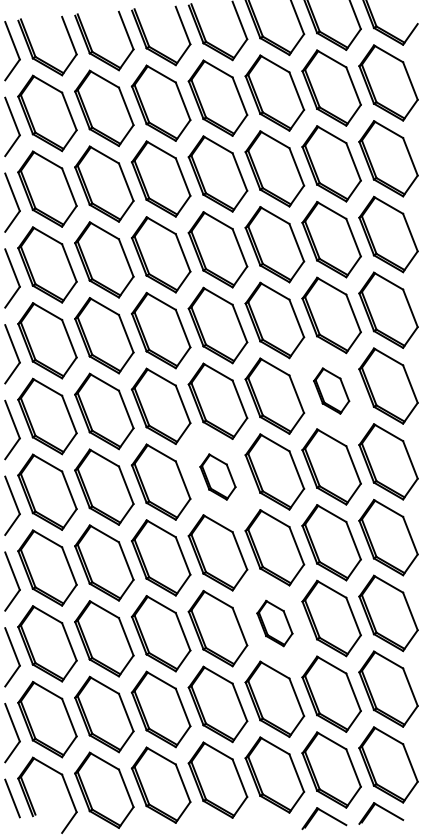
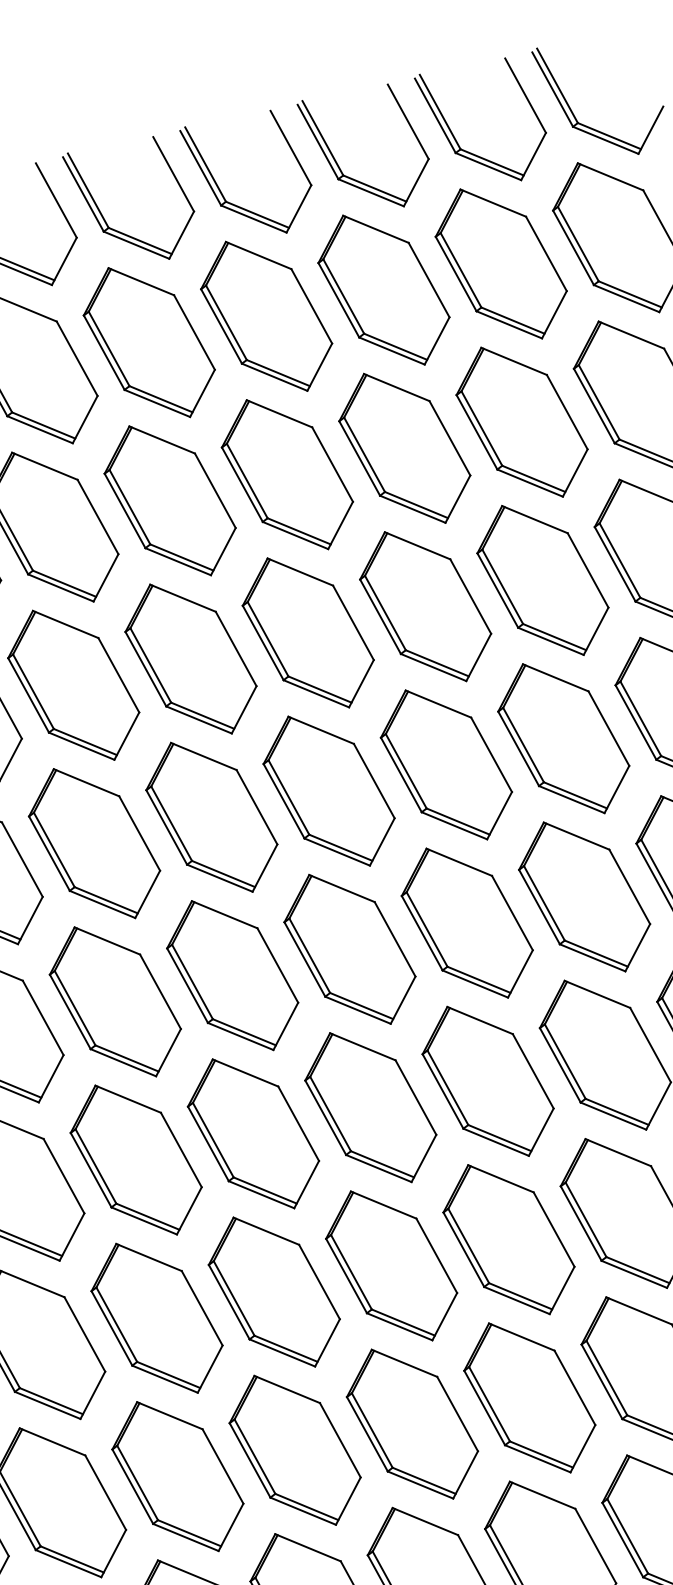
part: (331, 390) -> (583, 895), size x1.67
part: (217, 476) -> (369, 1106), size x1.67
part: (274, 623) -> (528, 1397), size x1.67

